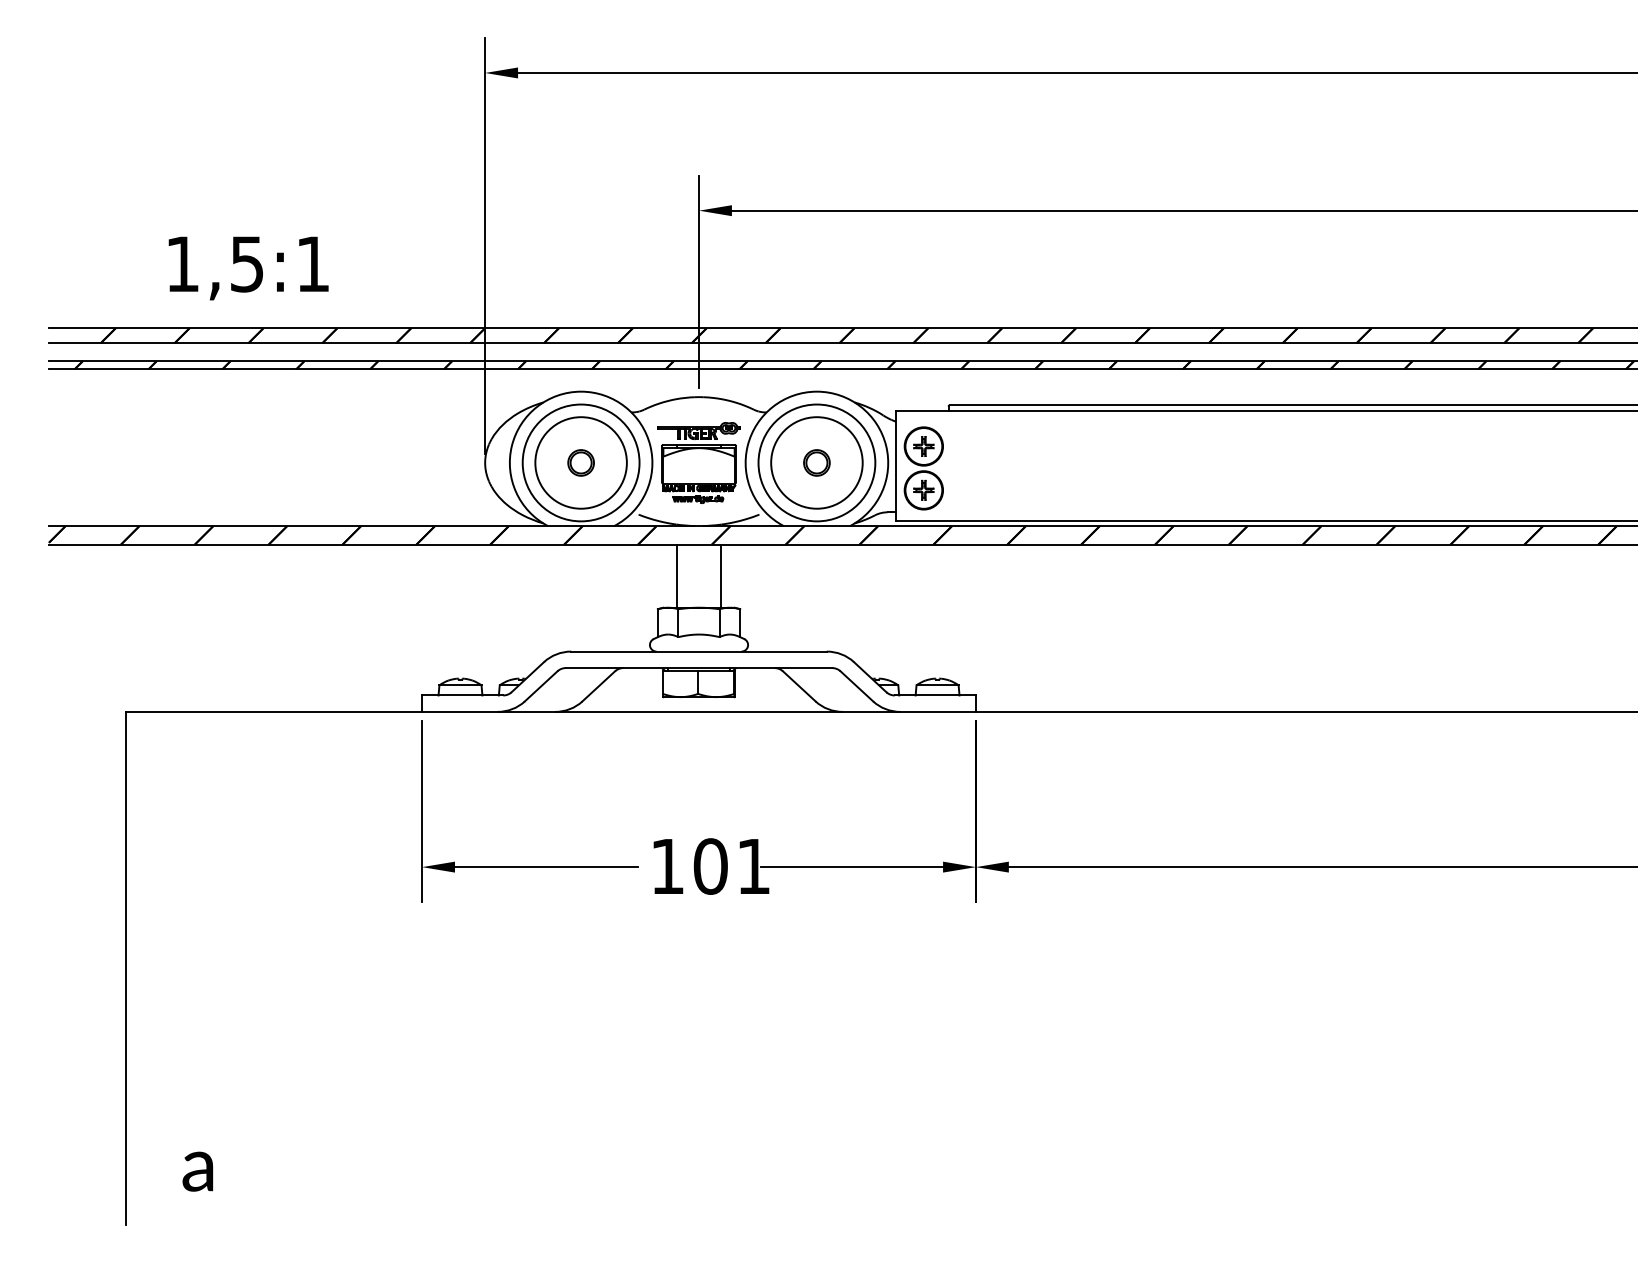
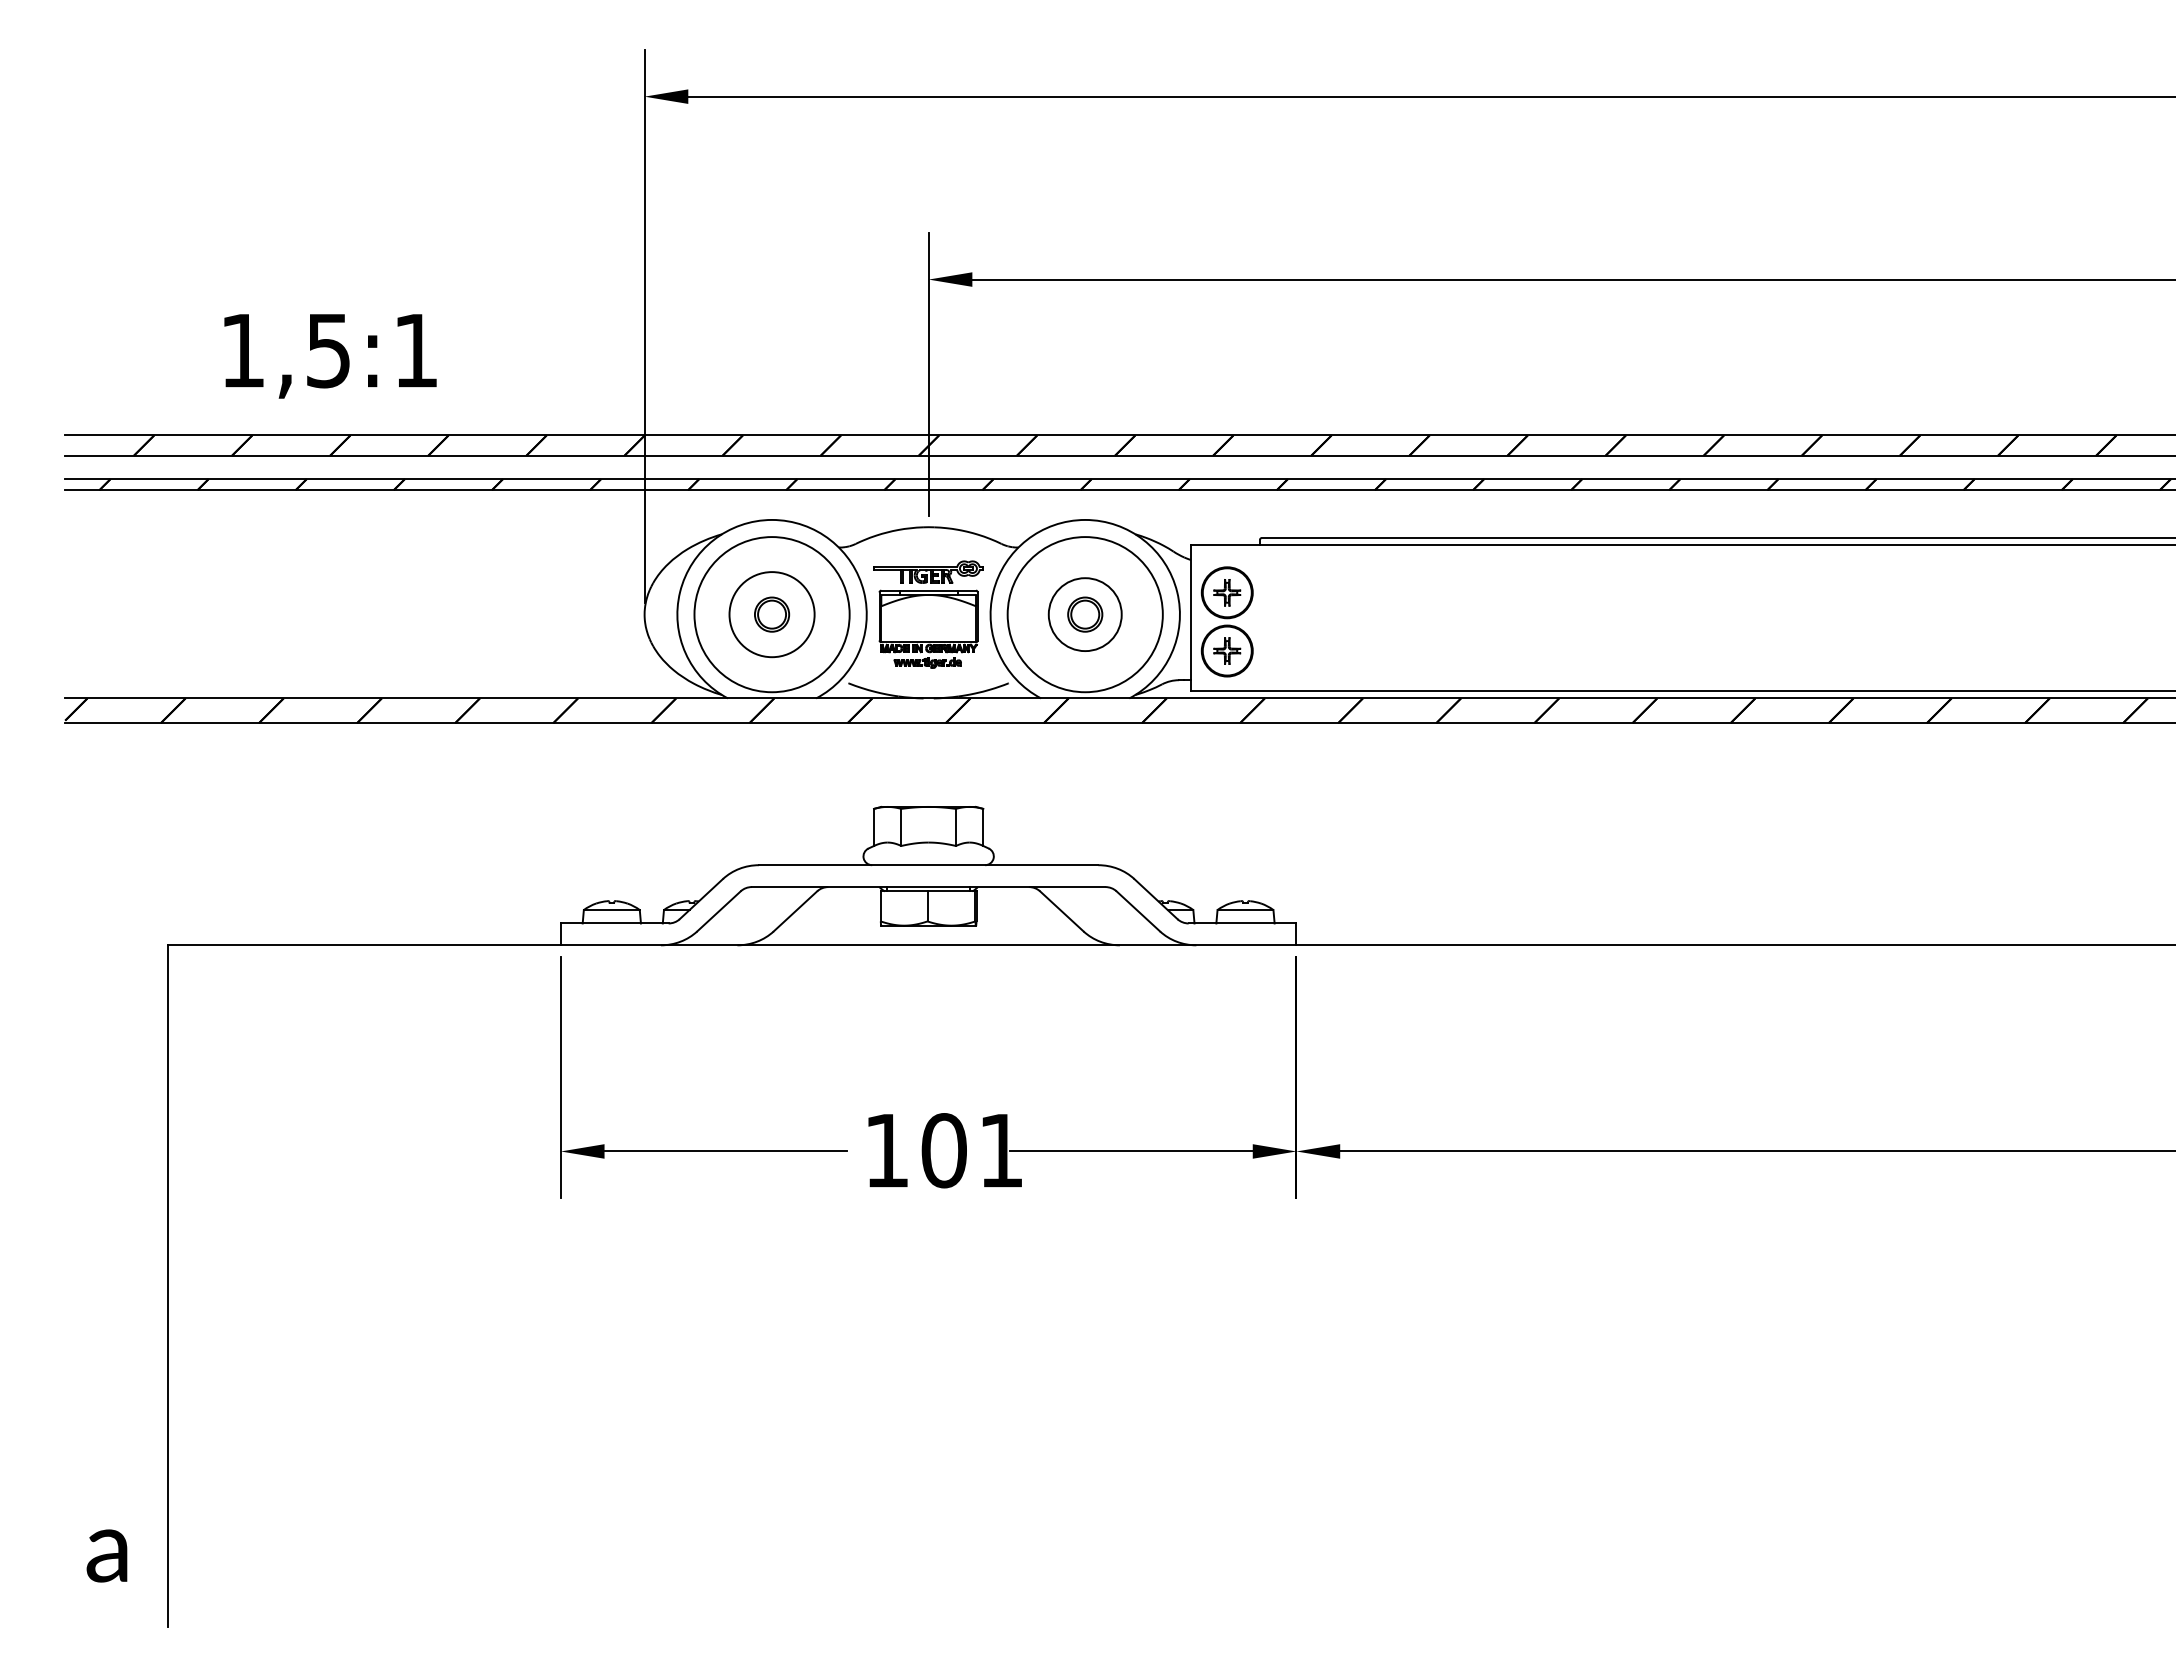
circle: (580, 462) -> (771, 614), size x0.7
circle: (817, 462) -> (1085, 614), size x0.6
line: (677, 575) -> (899, 764), removed
line: (720, 575) -> (957, 764), removed
text: (197, 1171) -> (106, 1555), moved

